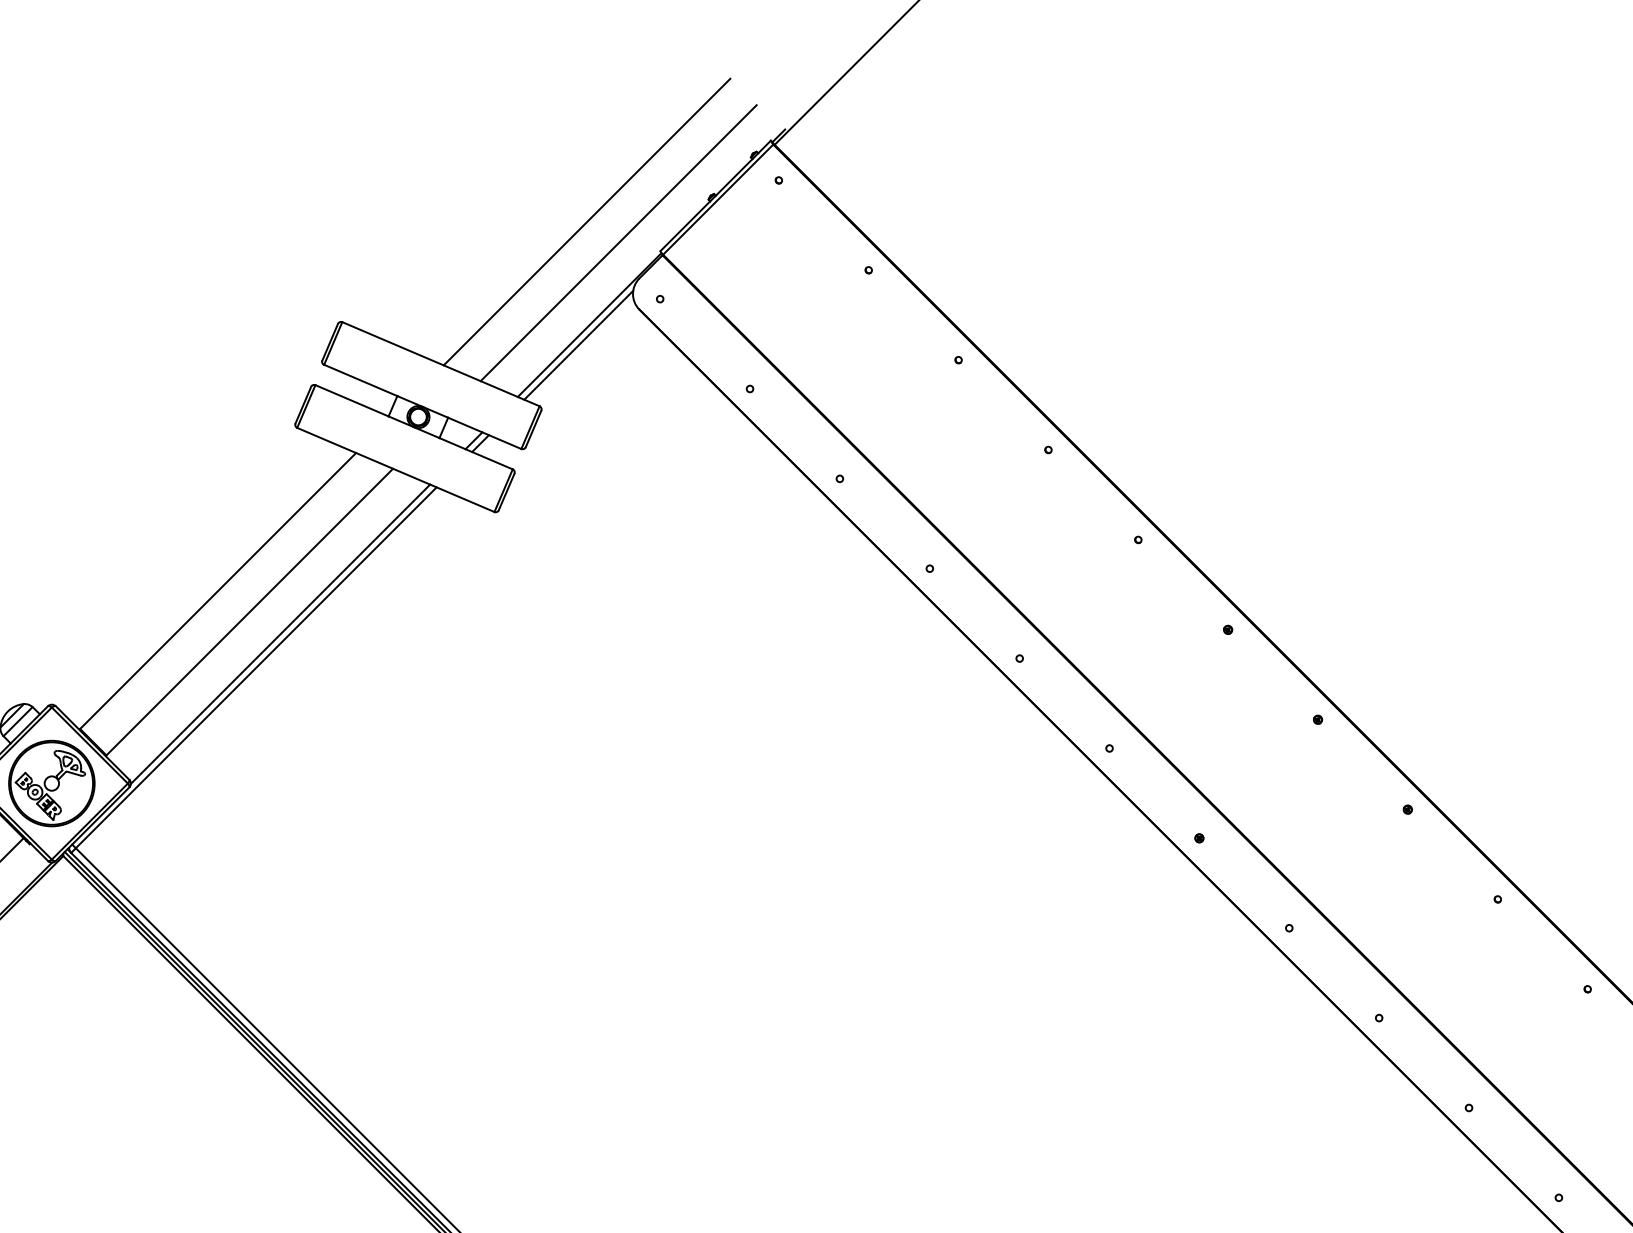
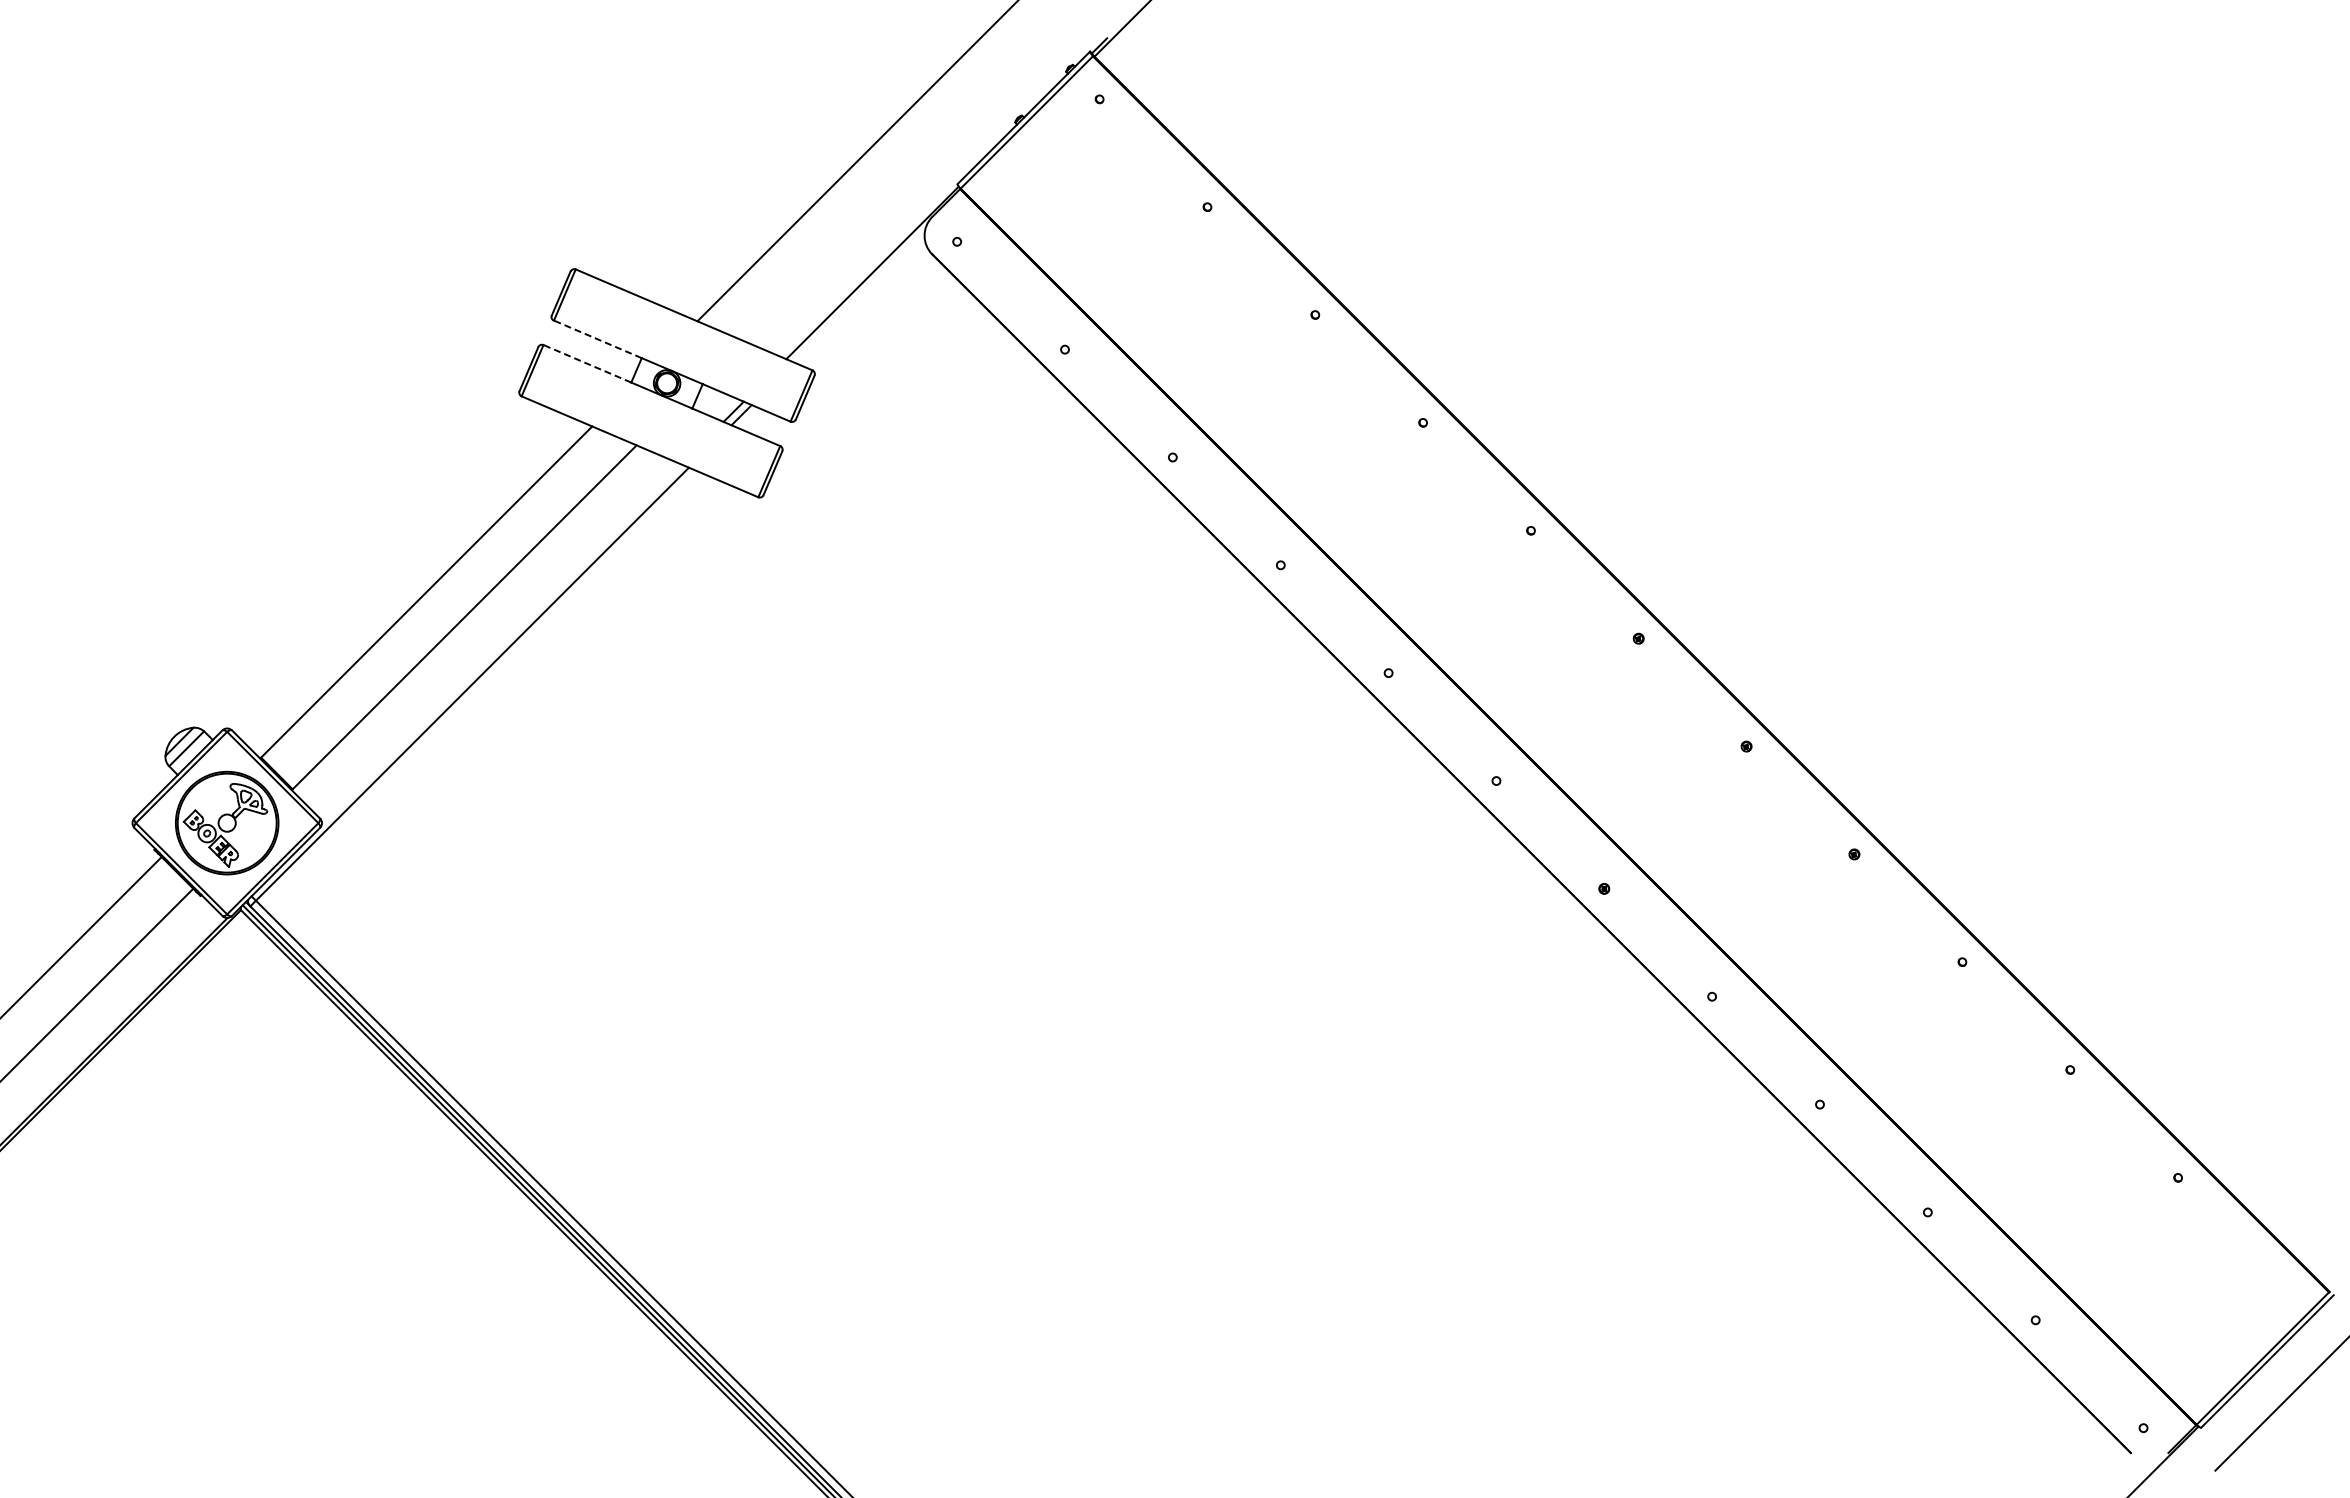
line: (617, 243) -> (906, 174), removed
line: (578, 344) -> (859, 296), removed
line: (360, 380) -> (597, 339), solid -> dashed
line: (352, 400) -> (587, 363), solid -> dashed
line: (280, 633) -> (501, 643), removed

